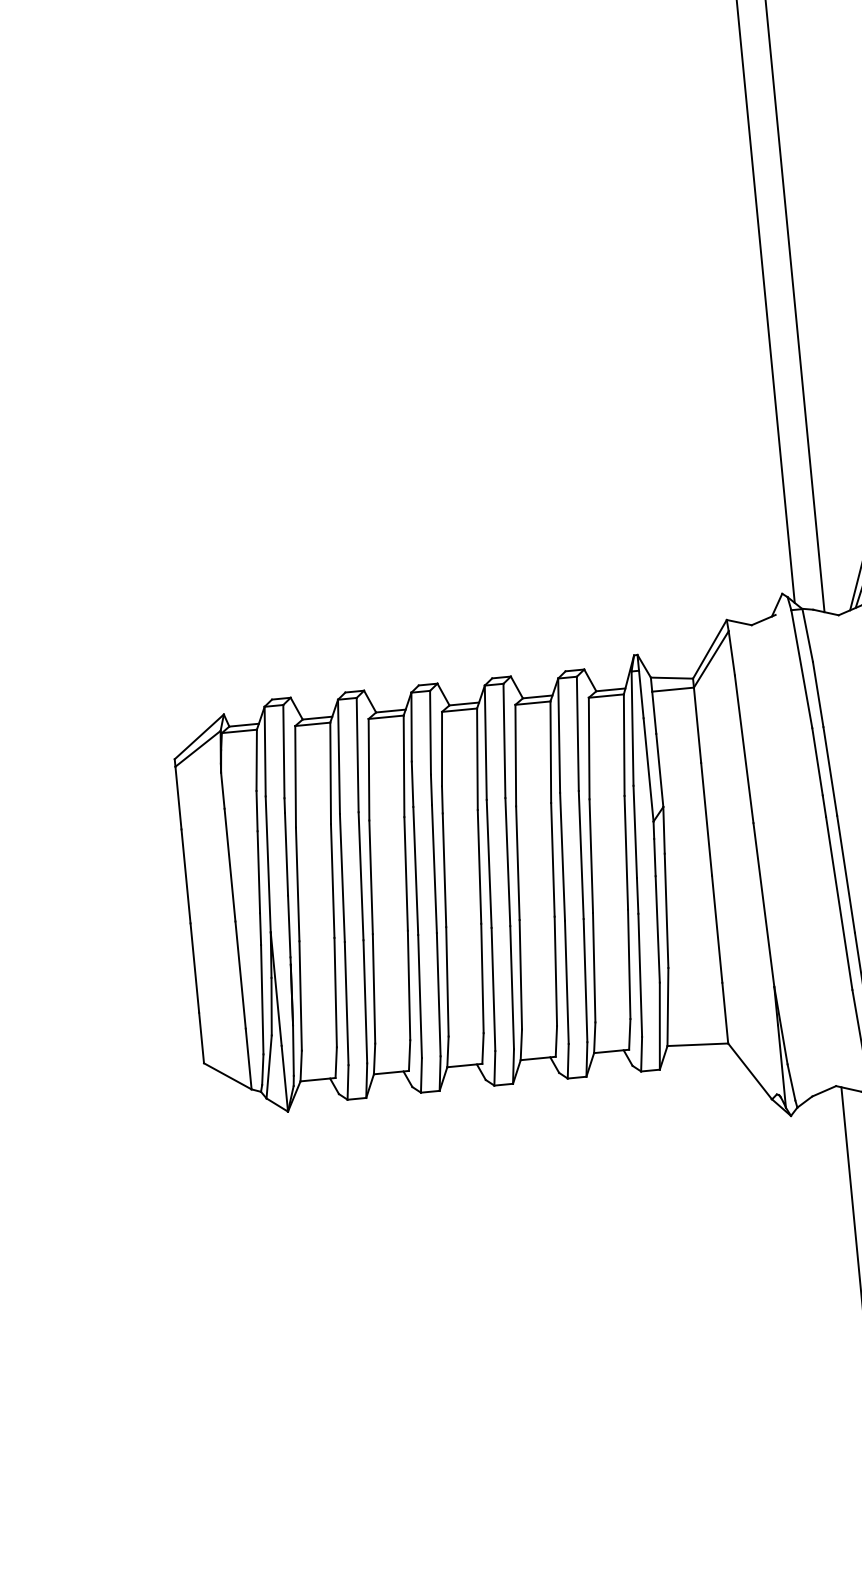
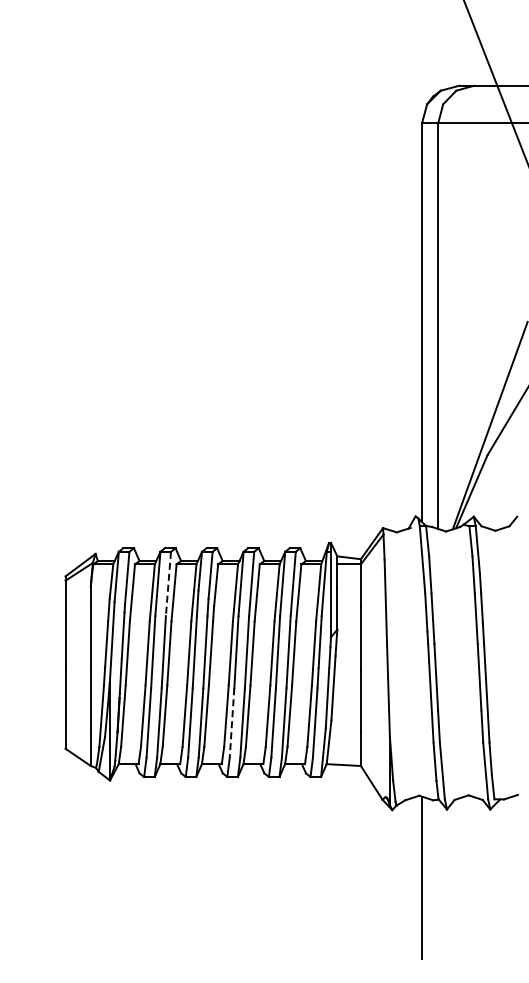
line: (357, 755) -> (168, 584), solid -> dashed
line: (494, 988) -> (232, 722), solid -> dashed

